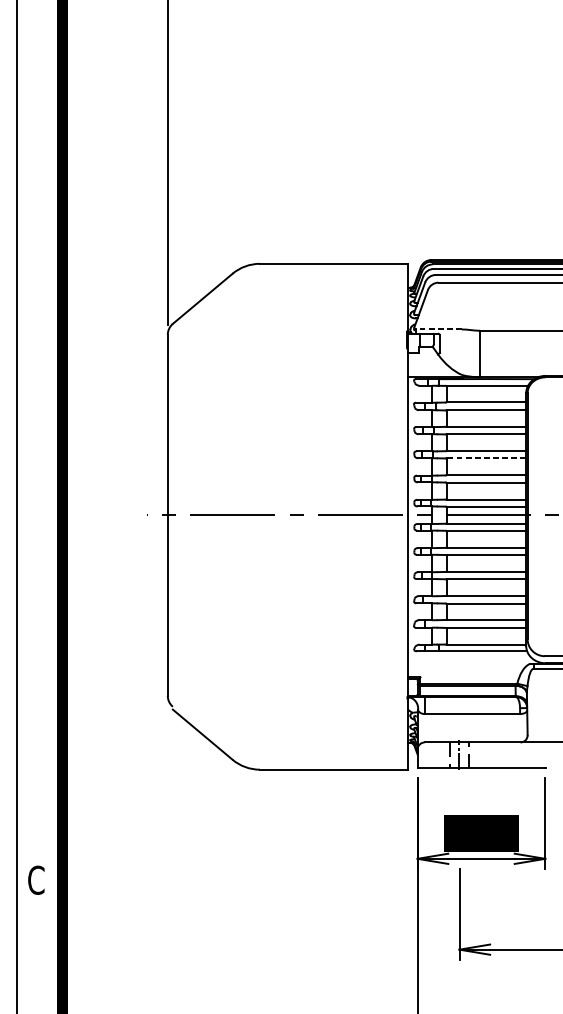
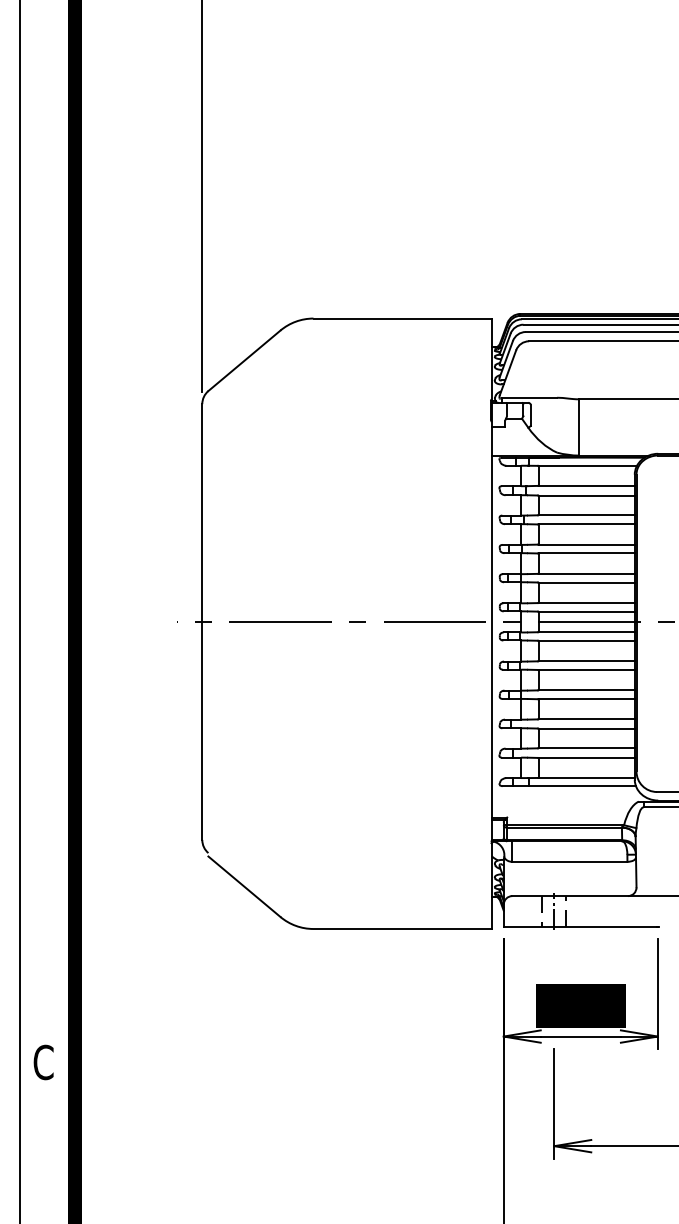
line: (438, 329) -> (529, 397), dashed -> solid
line: (486, 458) -> (586, 553), dashed -> solid

